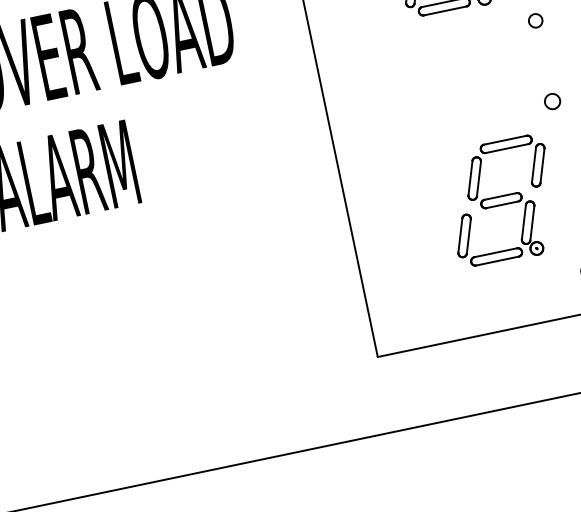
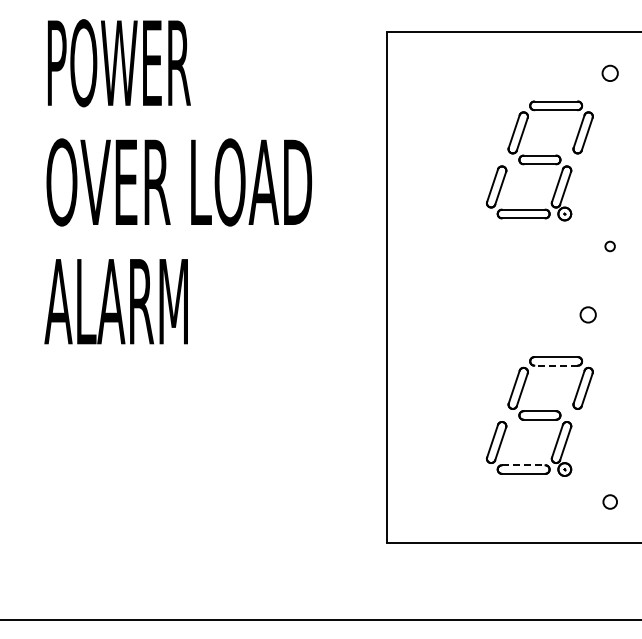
circle: (535, 21) -> (609, 246), size x0.7
circle: (551, 101) -> (587, 314), moved
line: (507, 148) -> (556, 365), solid -> dashed
line: (495, 252) -> (523, 465), solid -> dashed

